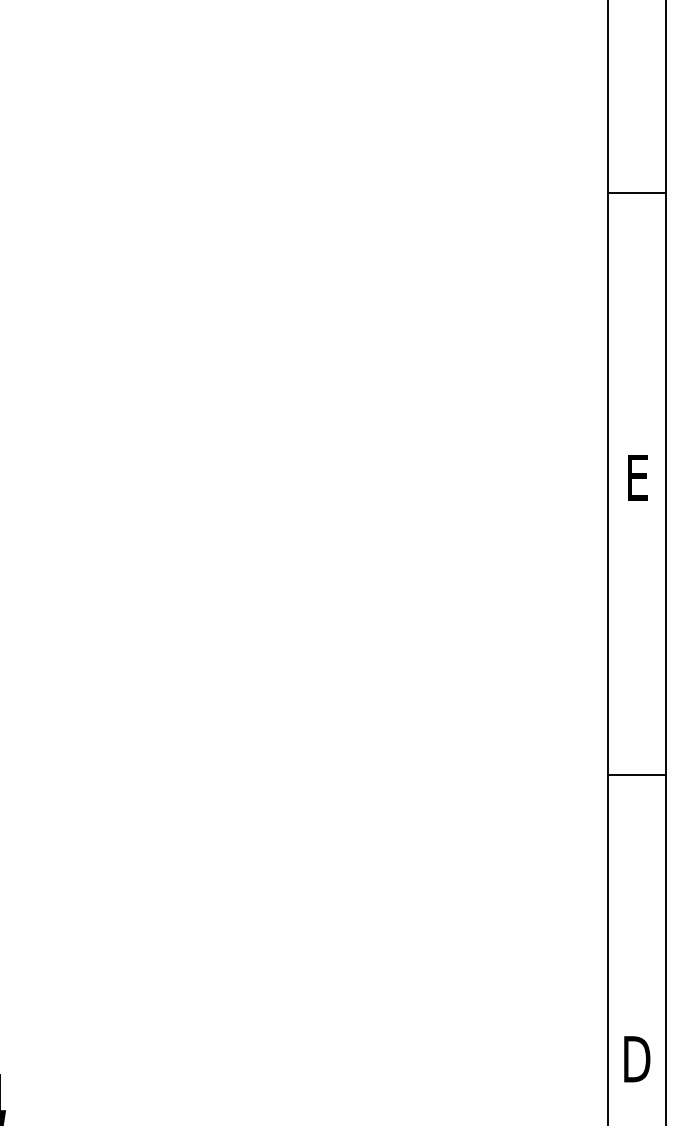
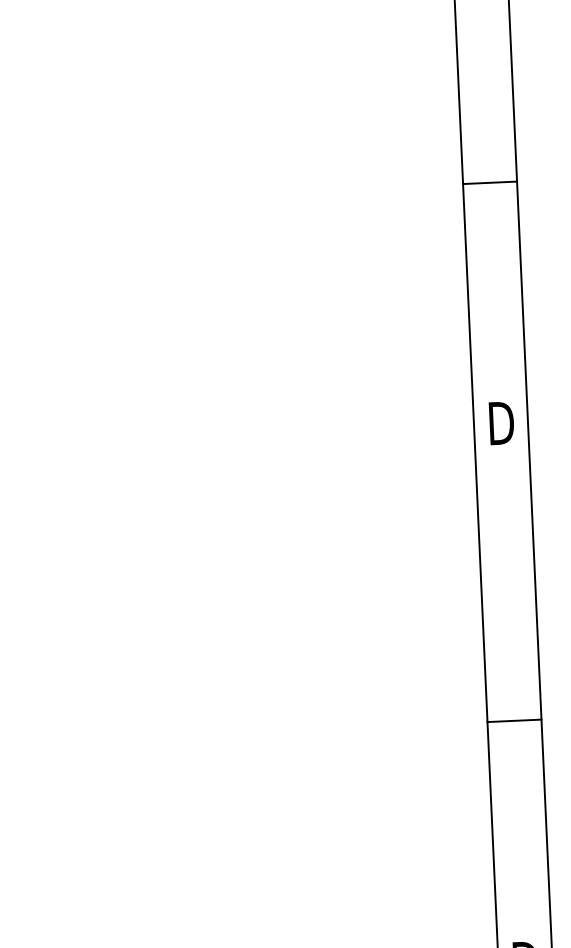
line: (636, 193) -> (489, 182), moved
text: (637, 477) -> (501, 423), E -> D
line: (636, 775) -> (513, 721), moved

